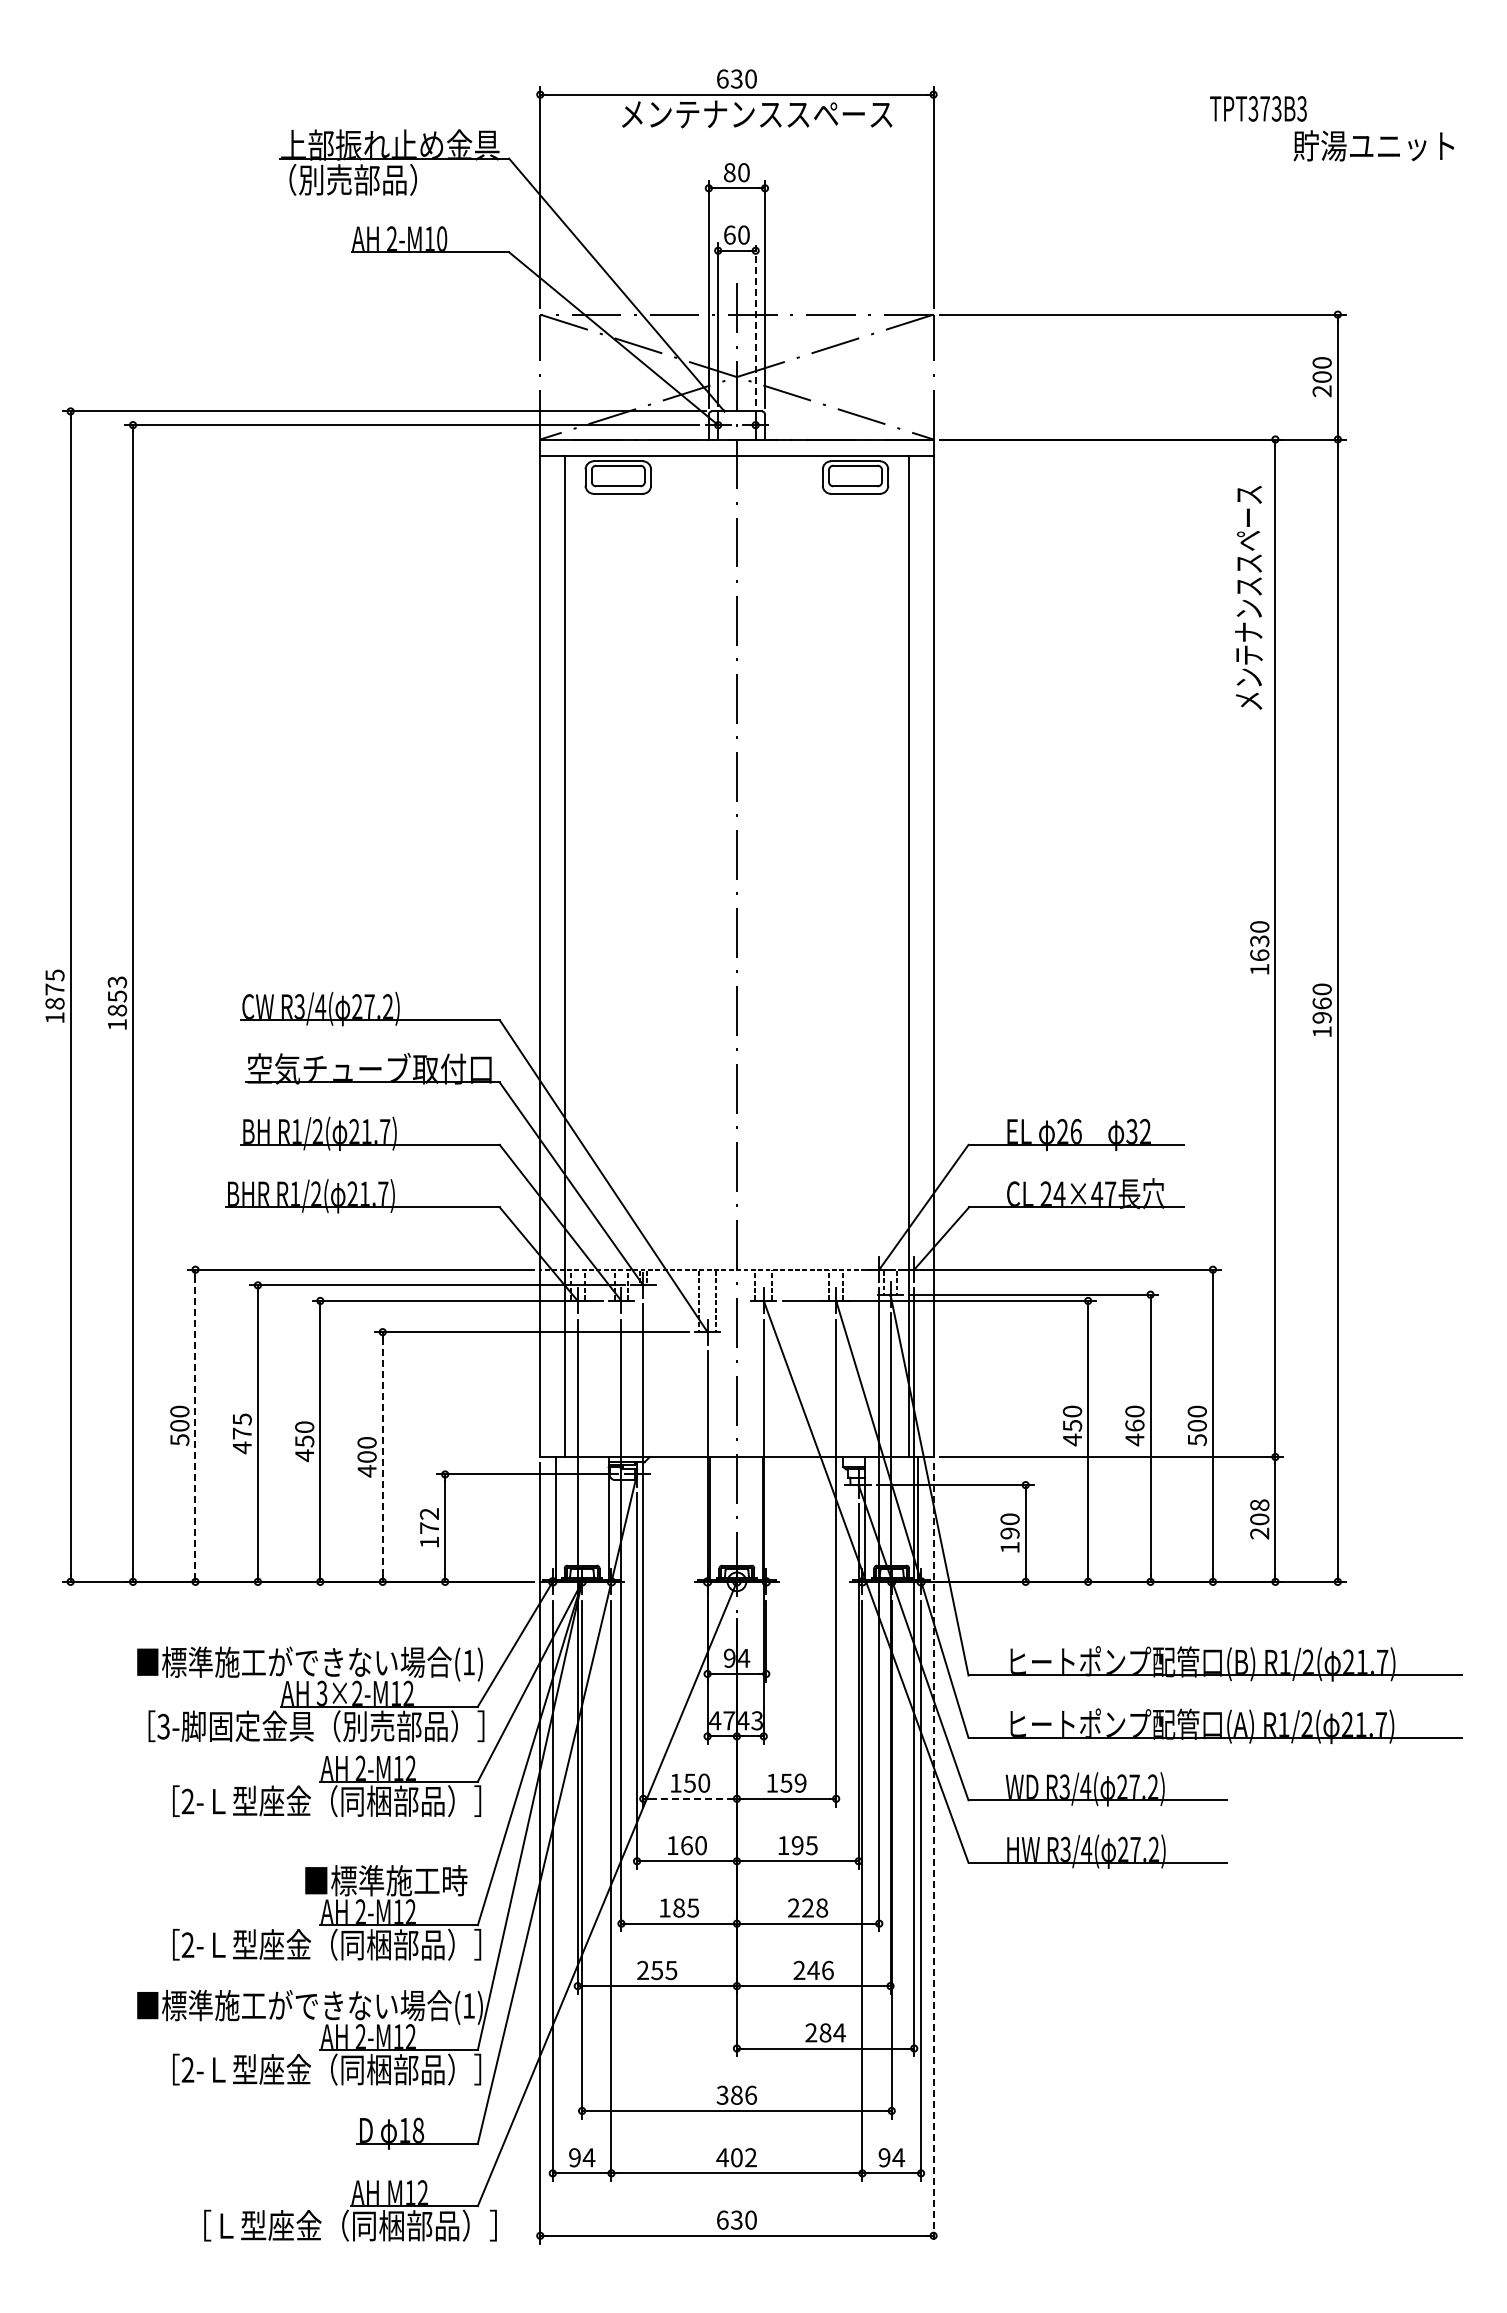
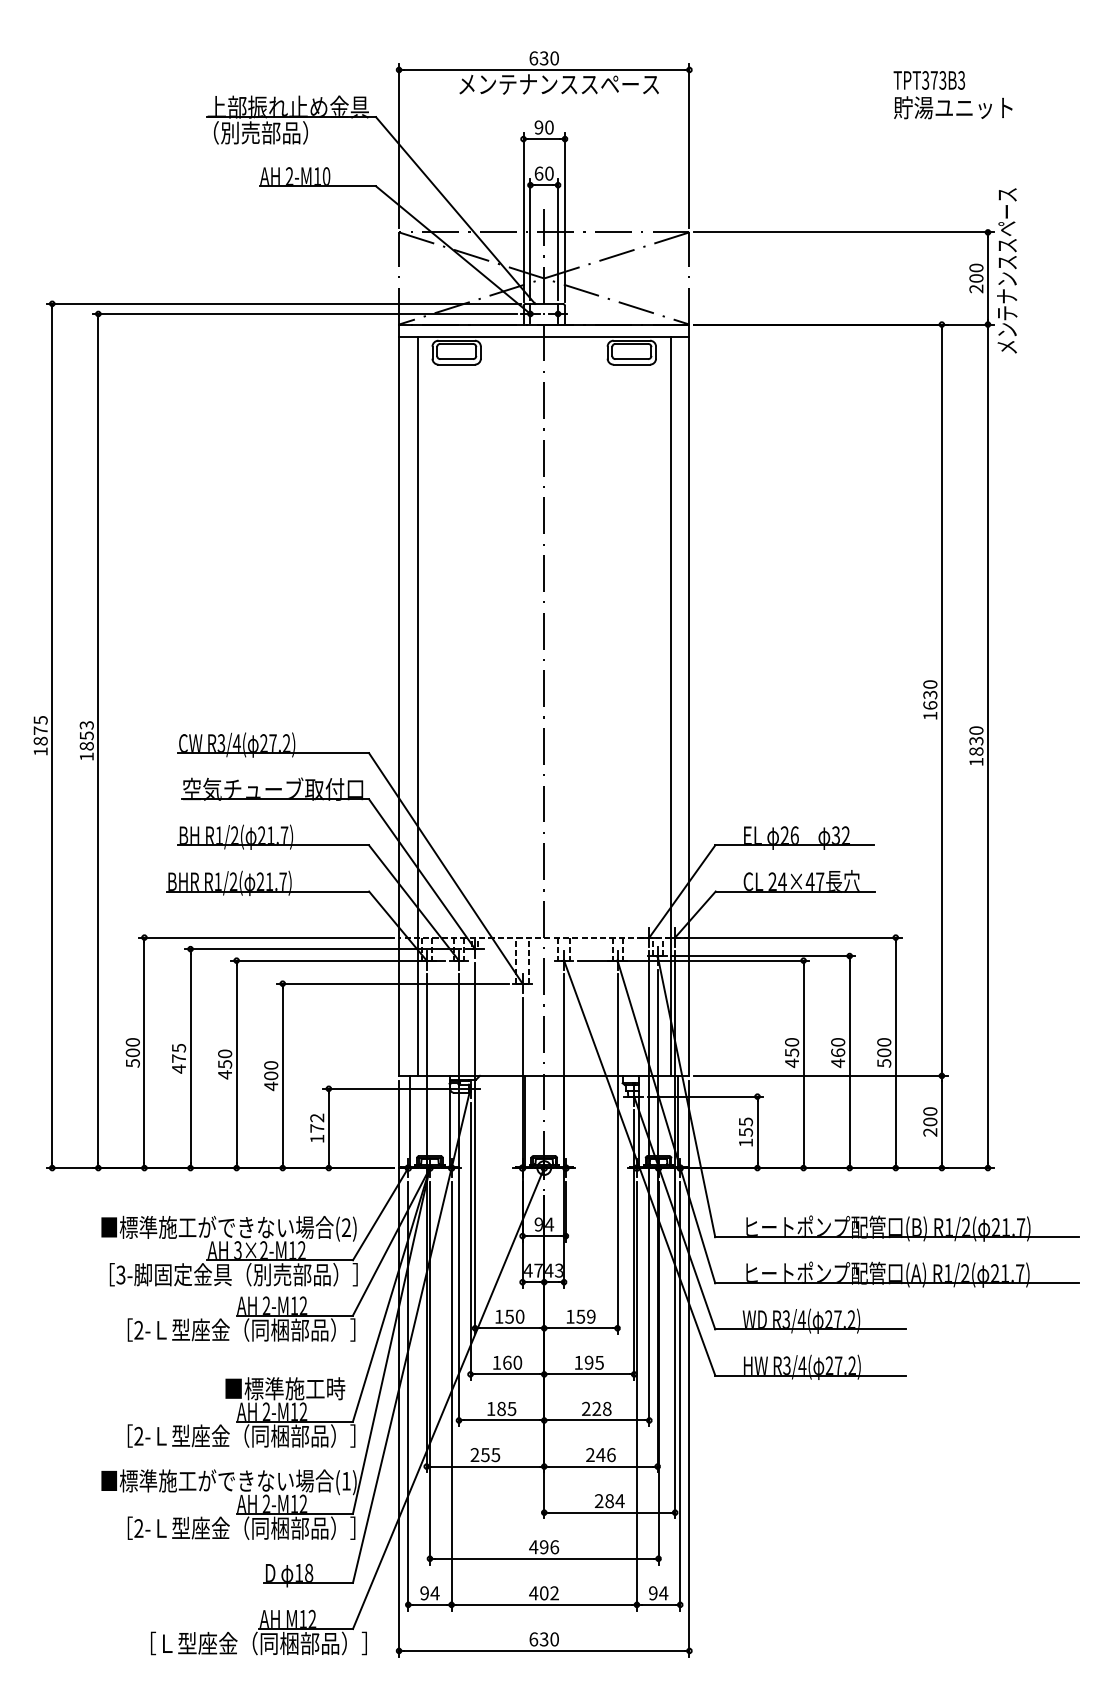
text: (1373, 145) -> (953, 107), moved
text: (729, 172) -> (538, 127), 80 -> 90
line: (755, 324) -> (557, 239), dashed -> solid
text: (1248, 597) -> (1006, 270), moved
text: (1321, 1010) -> (975, 746), 1960 -> 1830
line: (195, 1425) -> (144, 1052), dashed -> solid
line: (382, 1457) -> (282, 1076), dashed -> solid
text: (1259, 1505) -> (930, 1111), 208 -> 200
text: (1009, 1526) -> (745, 1127), 190 -> 155
text: (468, 1662) -> (346, 1227), (1) -> (2)
line: (690, 1798) -> (509, 1328), dashed -> solid
line: (933, 1853) -> (689, 1368), dashed -> solid
text: (729, 2094) -> (538, 1546), 386 -> 496

